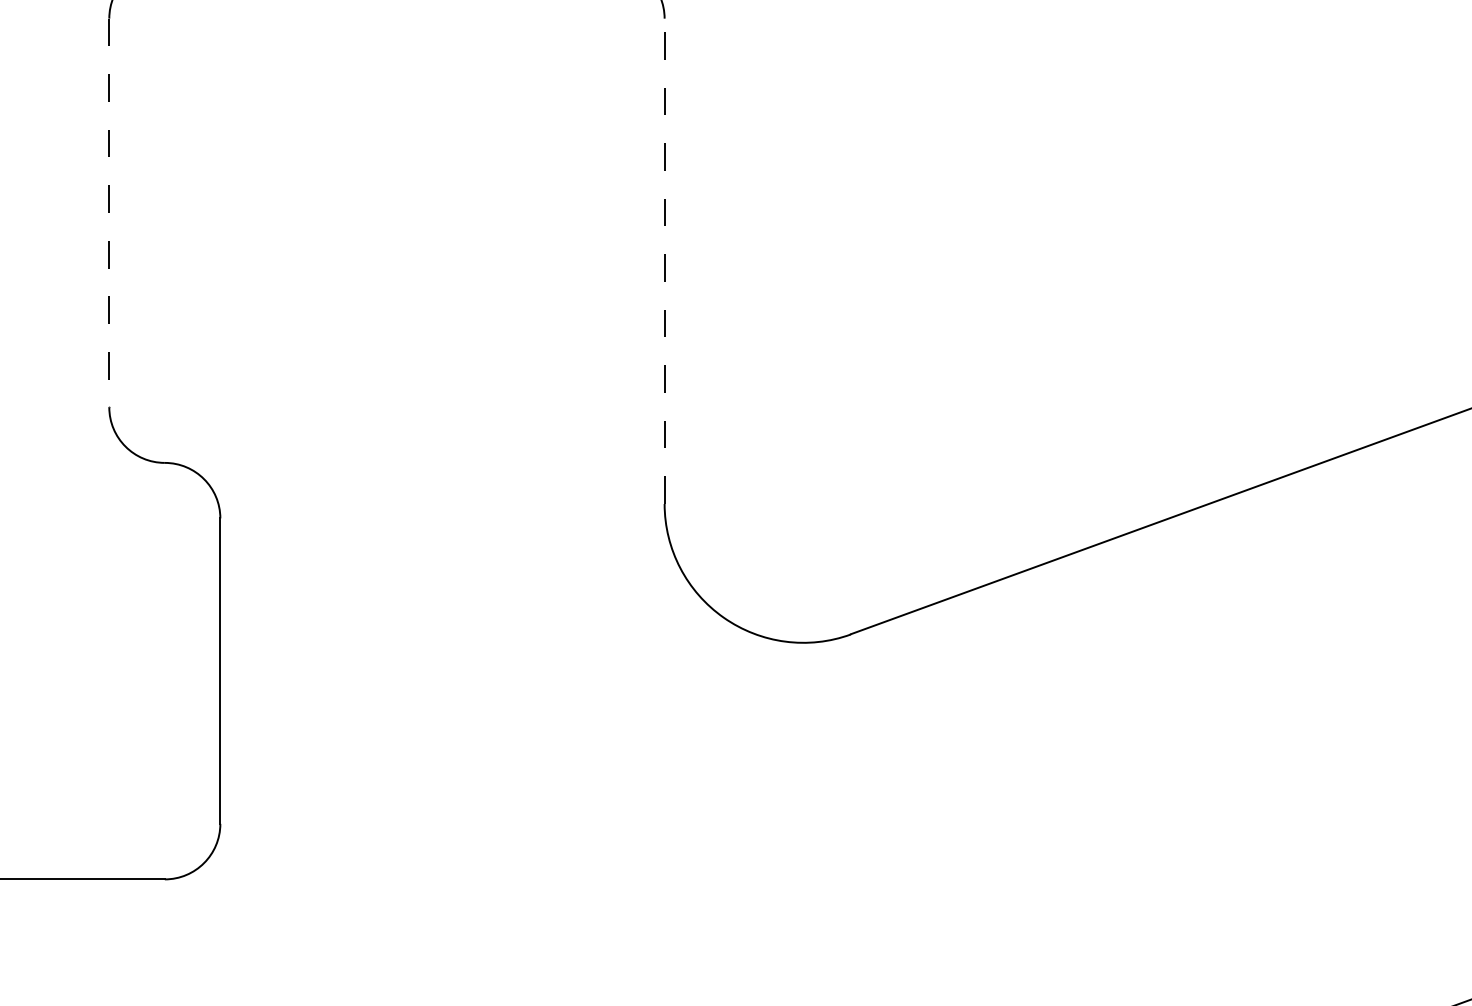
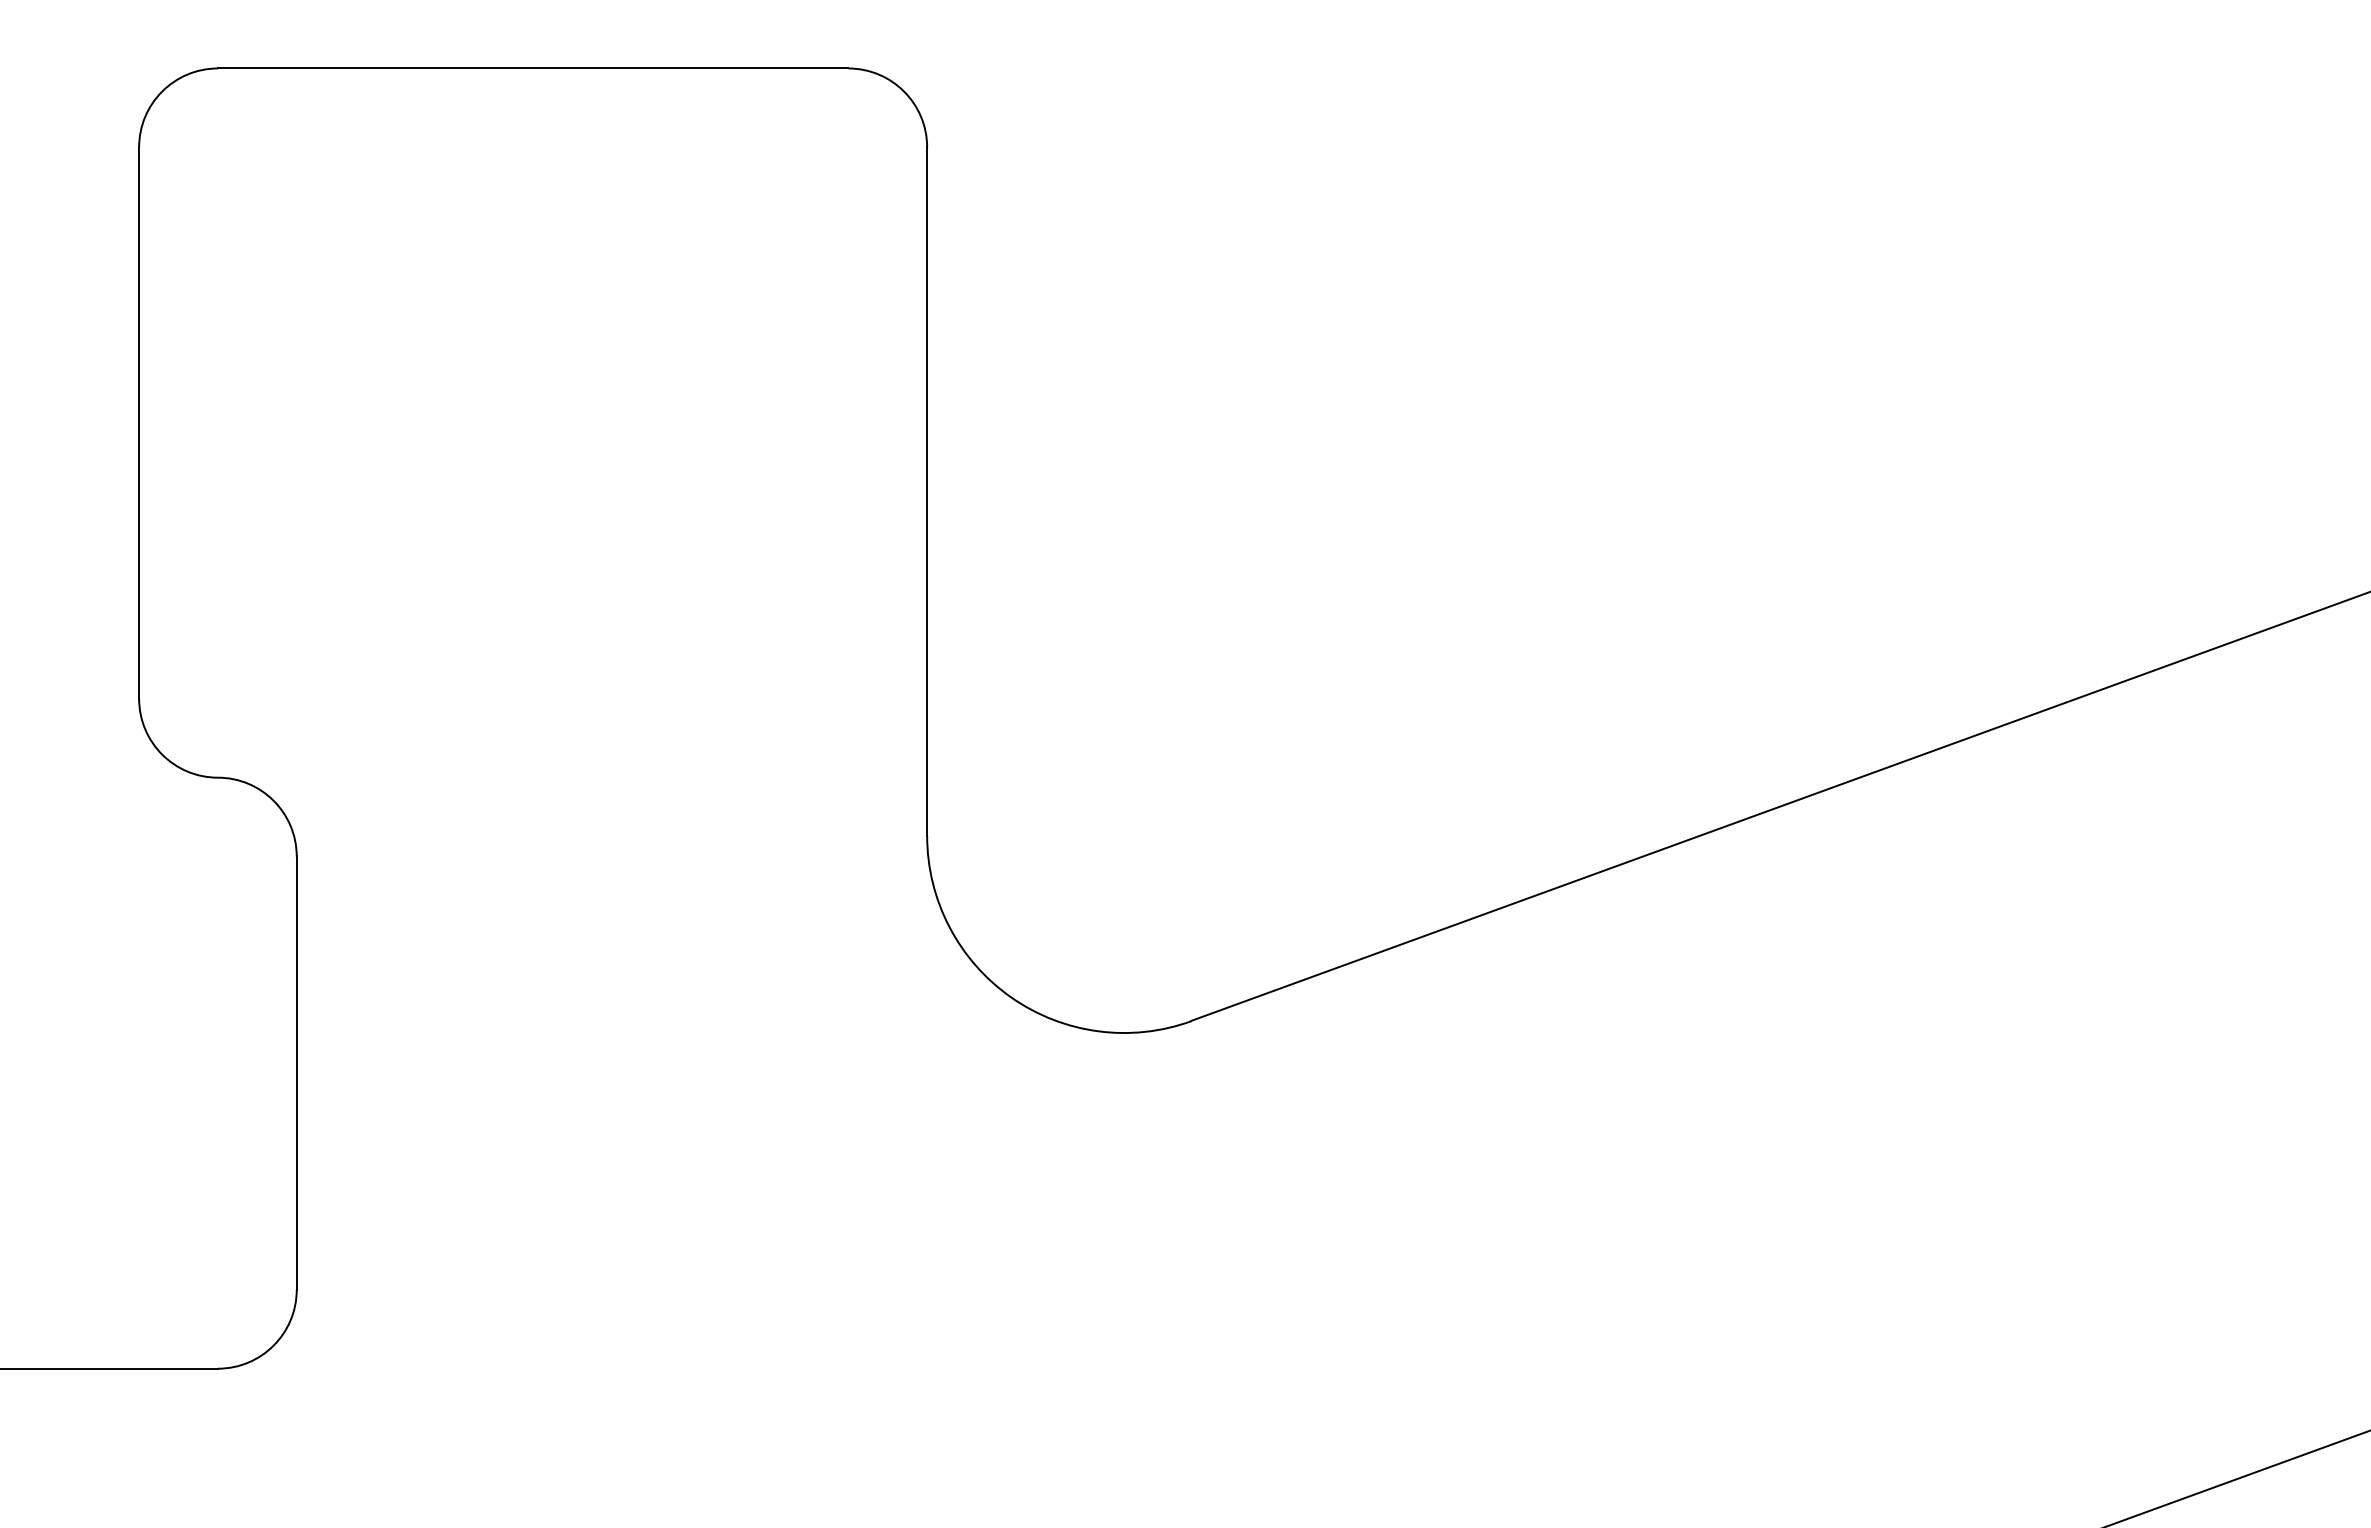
line: (109, 213) -> (139, 423), dashed -> solid
line: (664, 261) -> (927, 491), dashed -> solid

